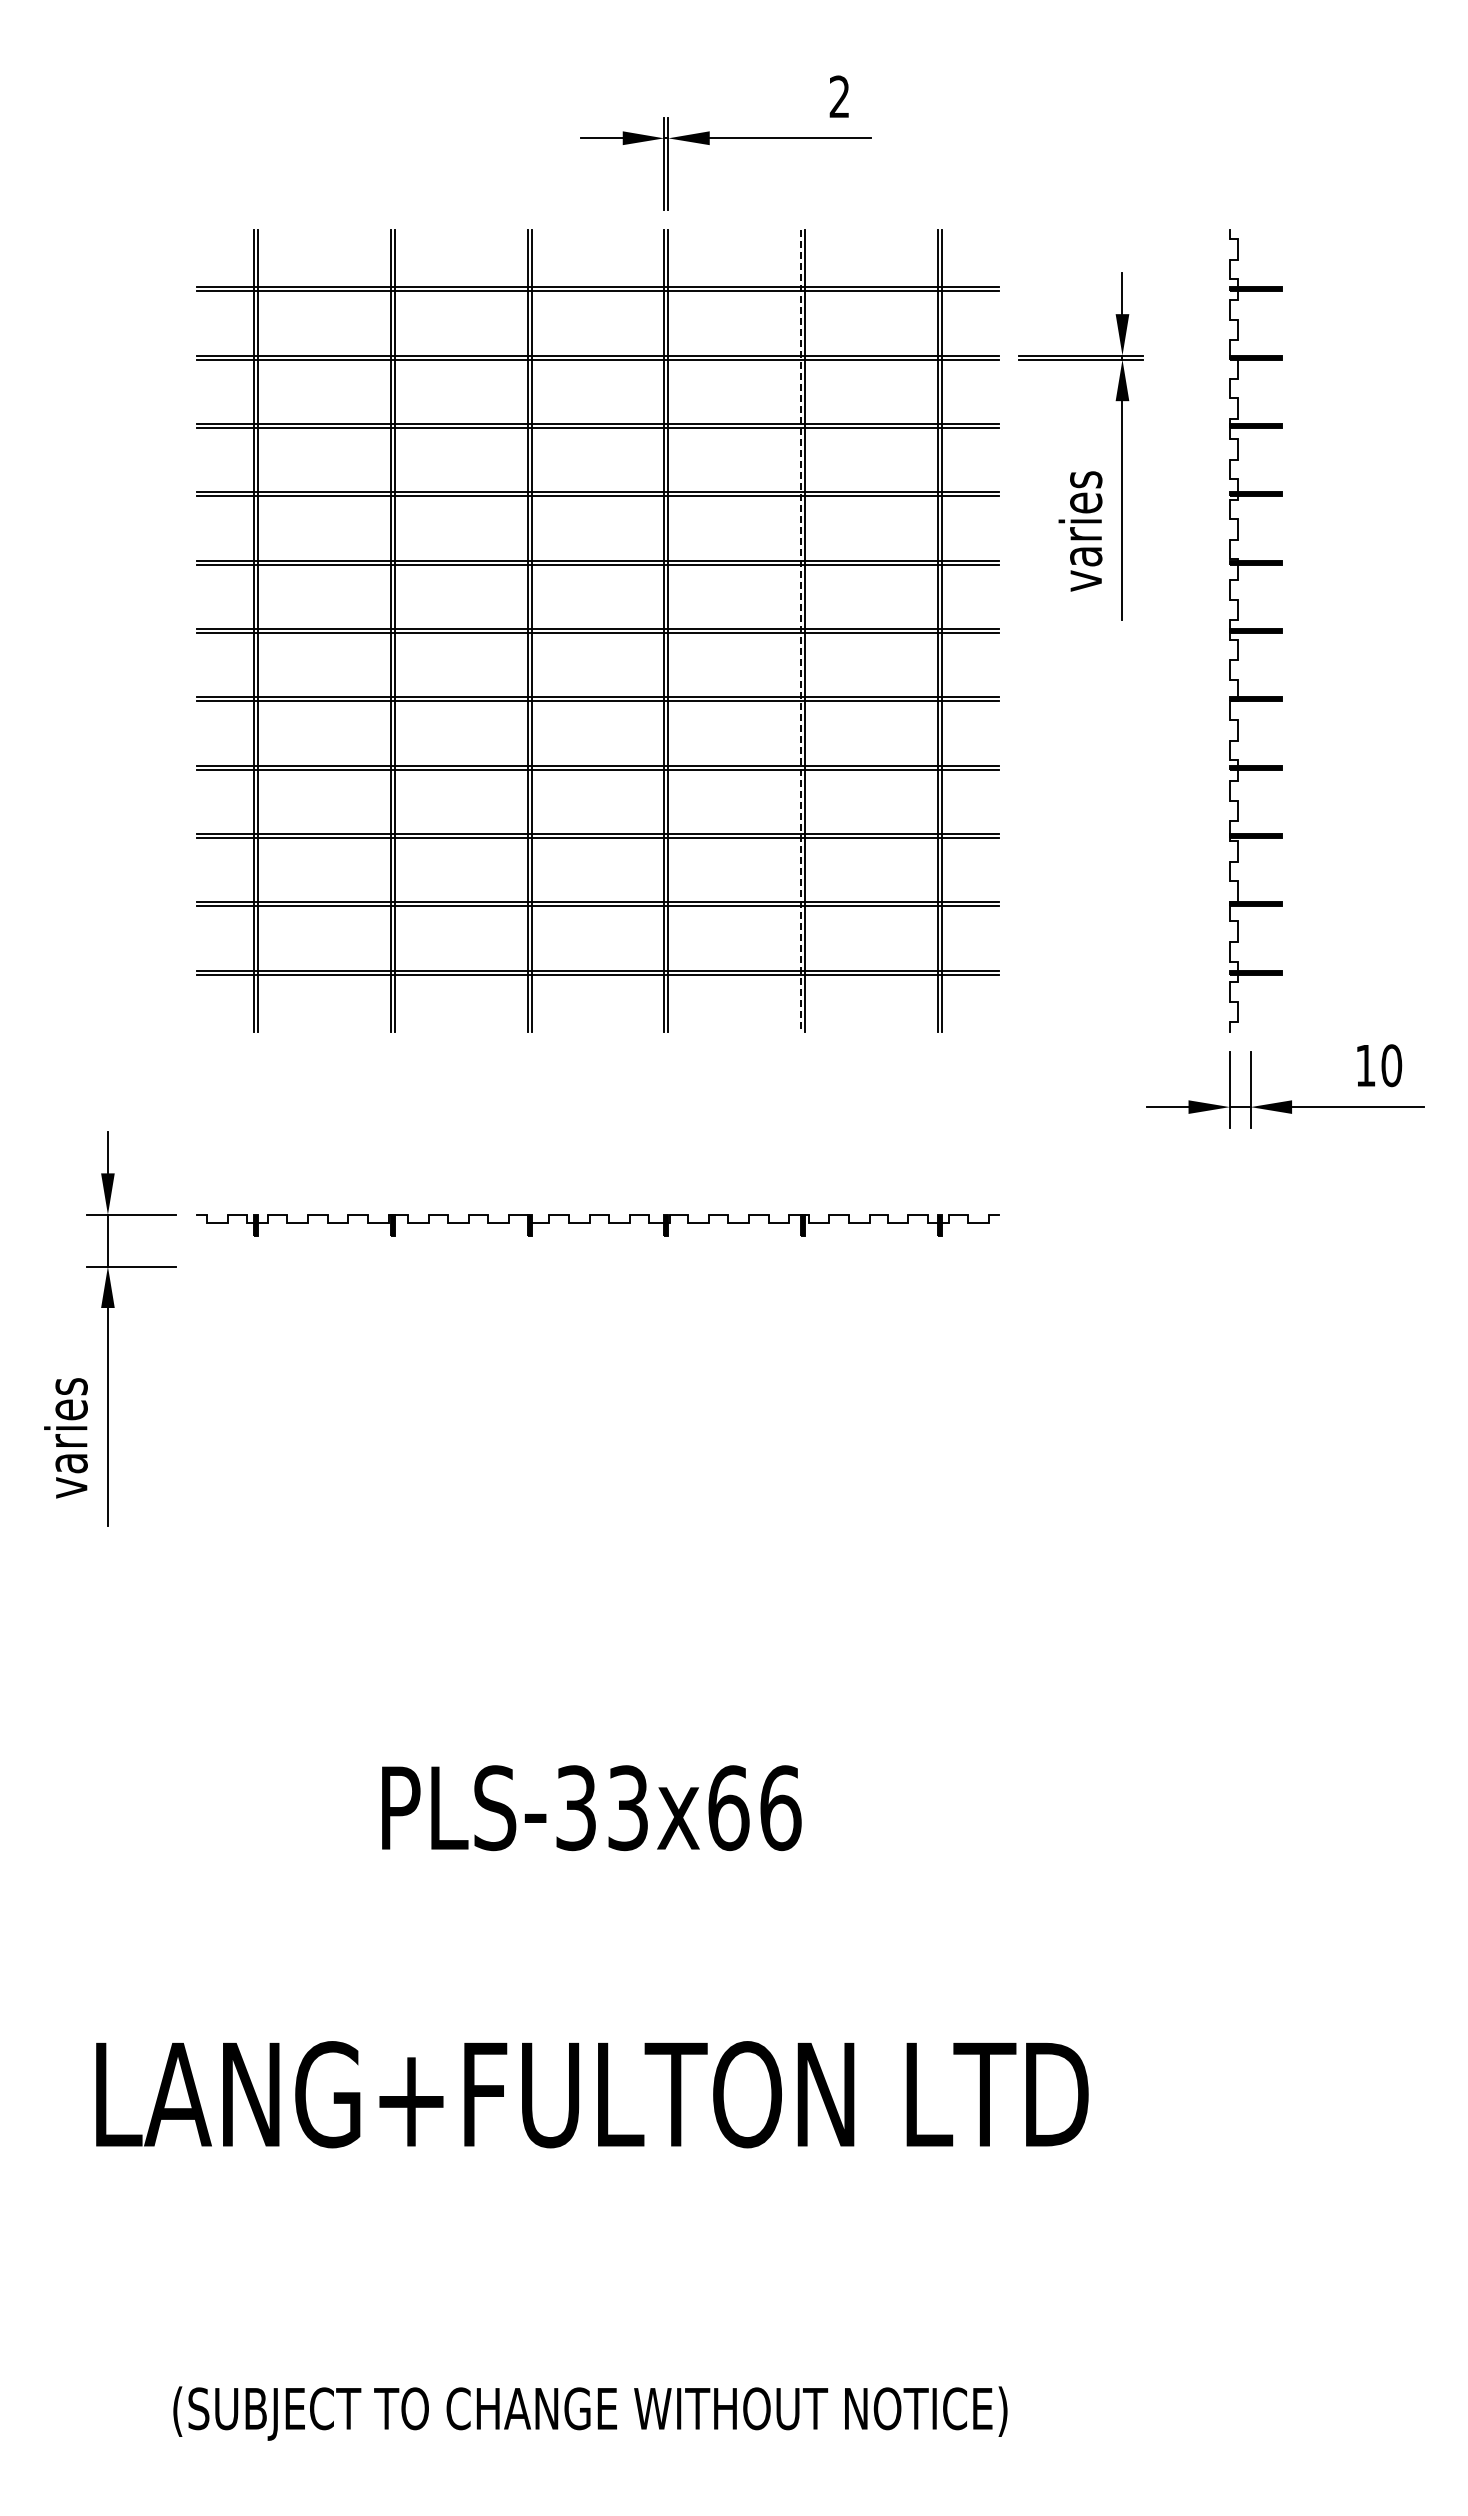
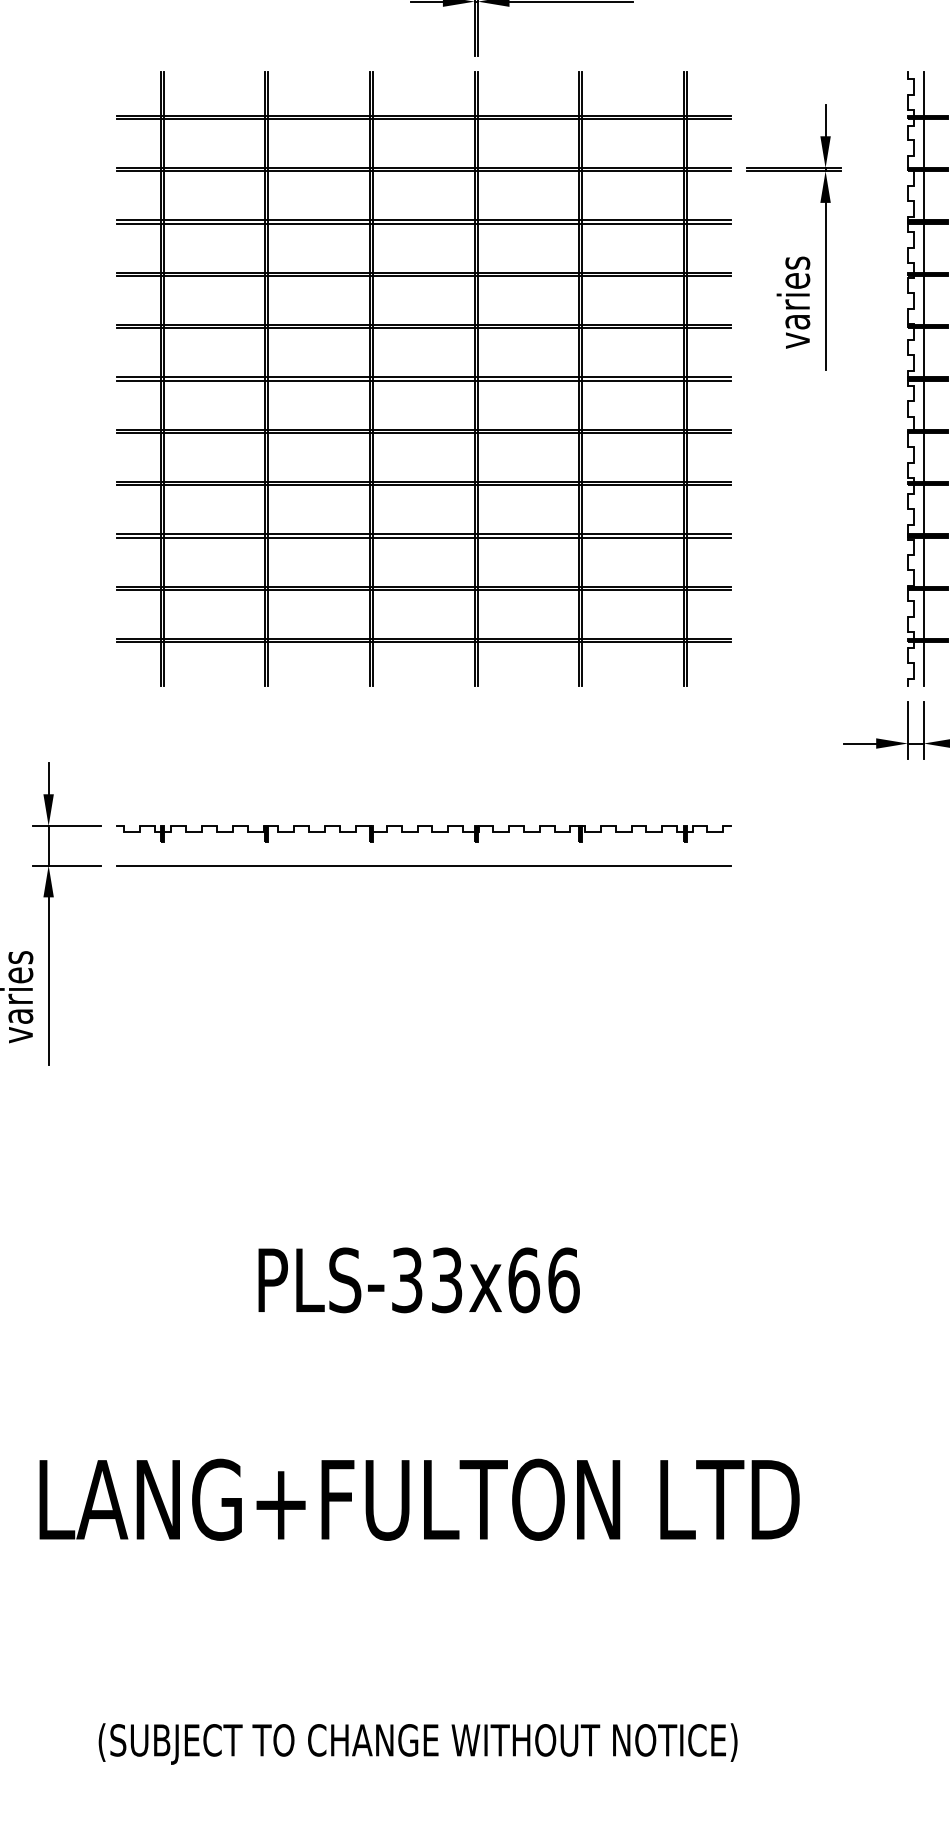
line: (1250, 630) -> (923, 378), added
line: (800, 631) -> (579, 379), dashed -> solid
line: (597, 1266) -> (423, 865), added

